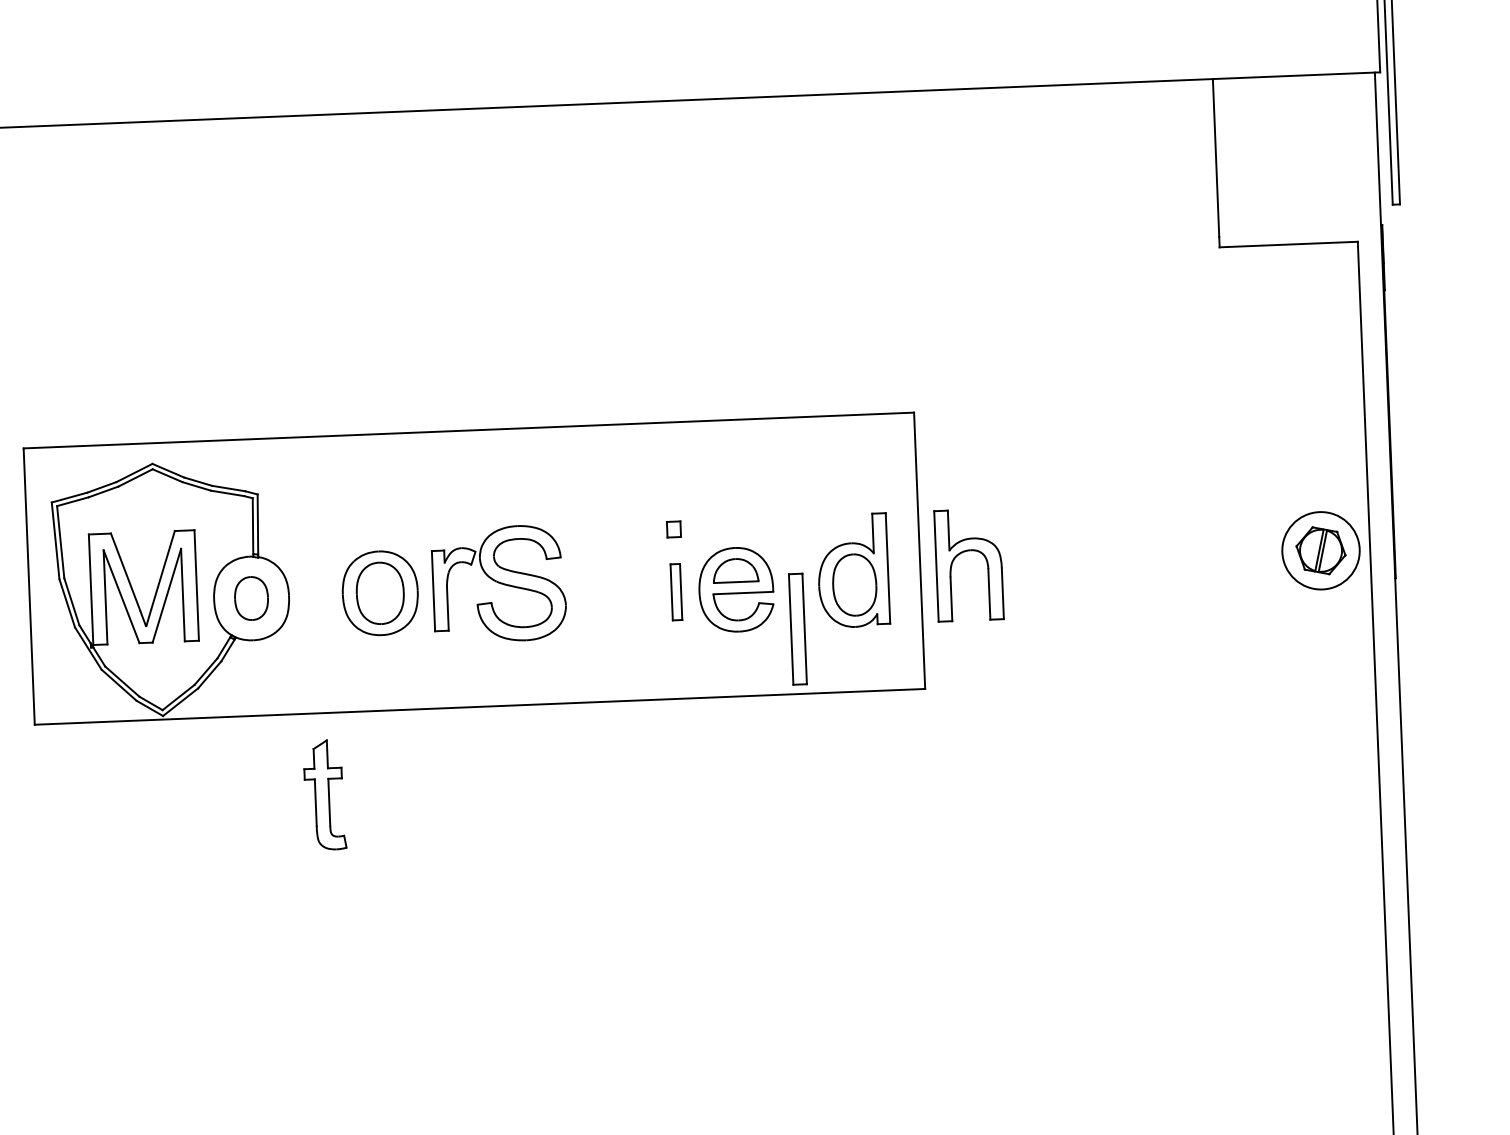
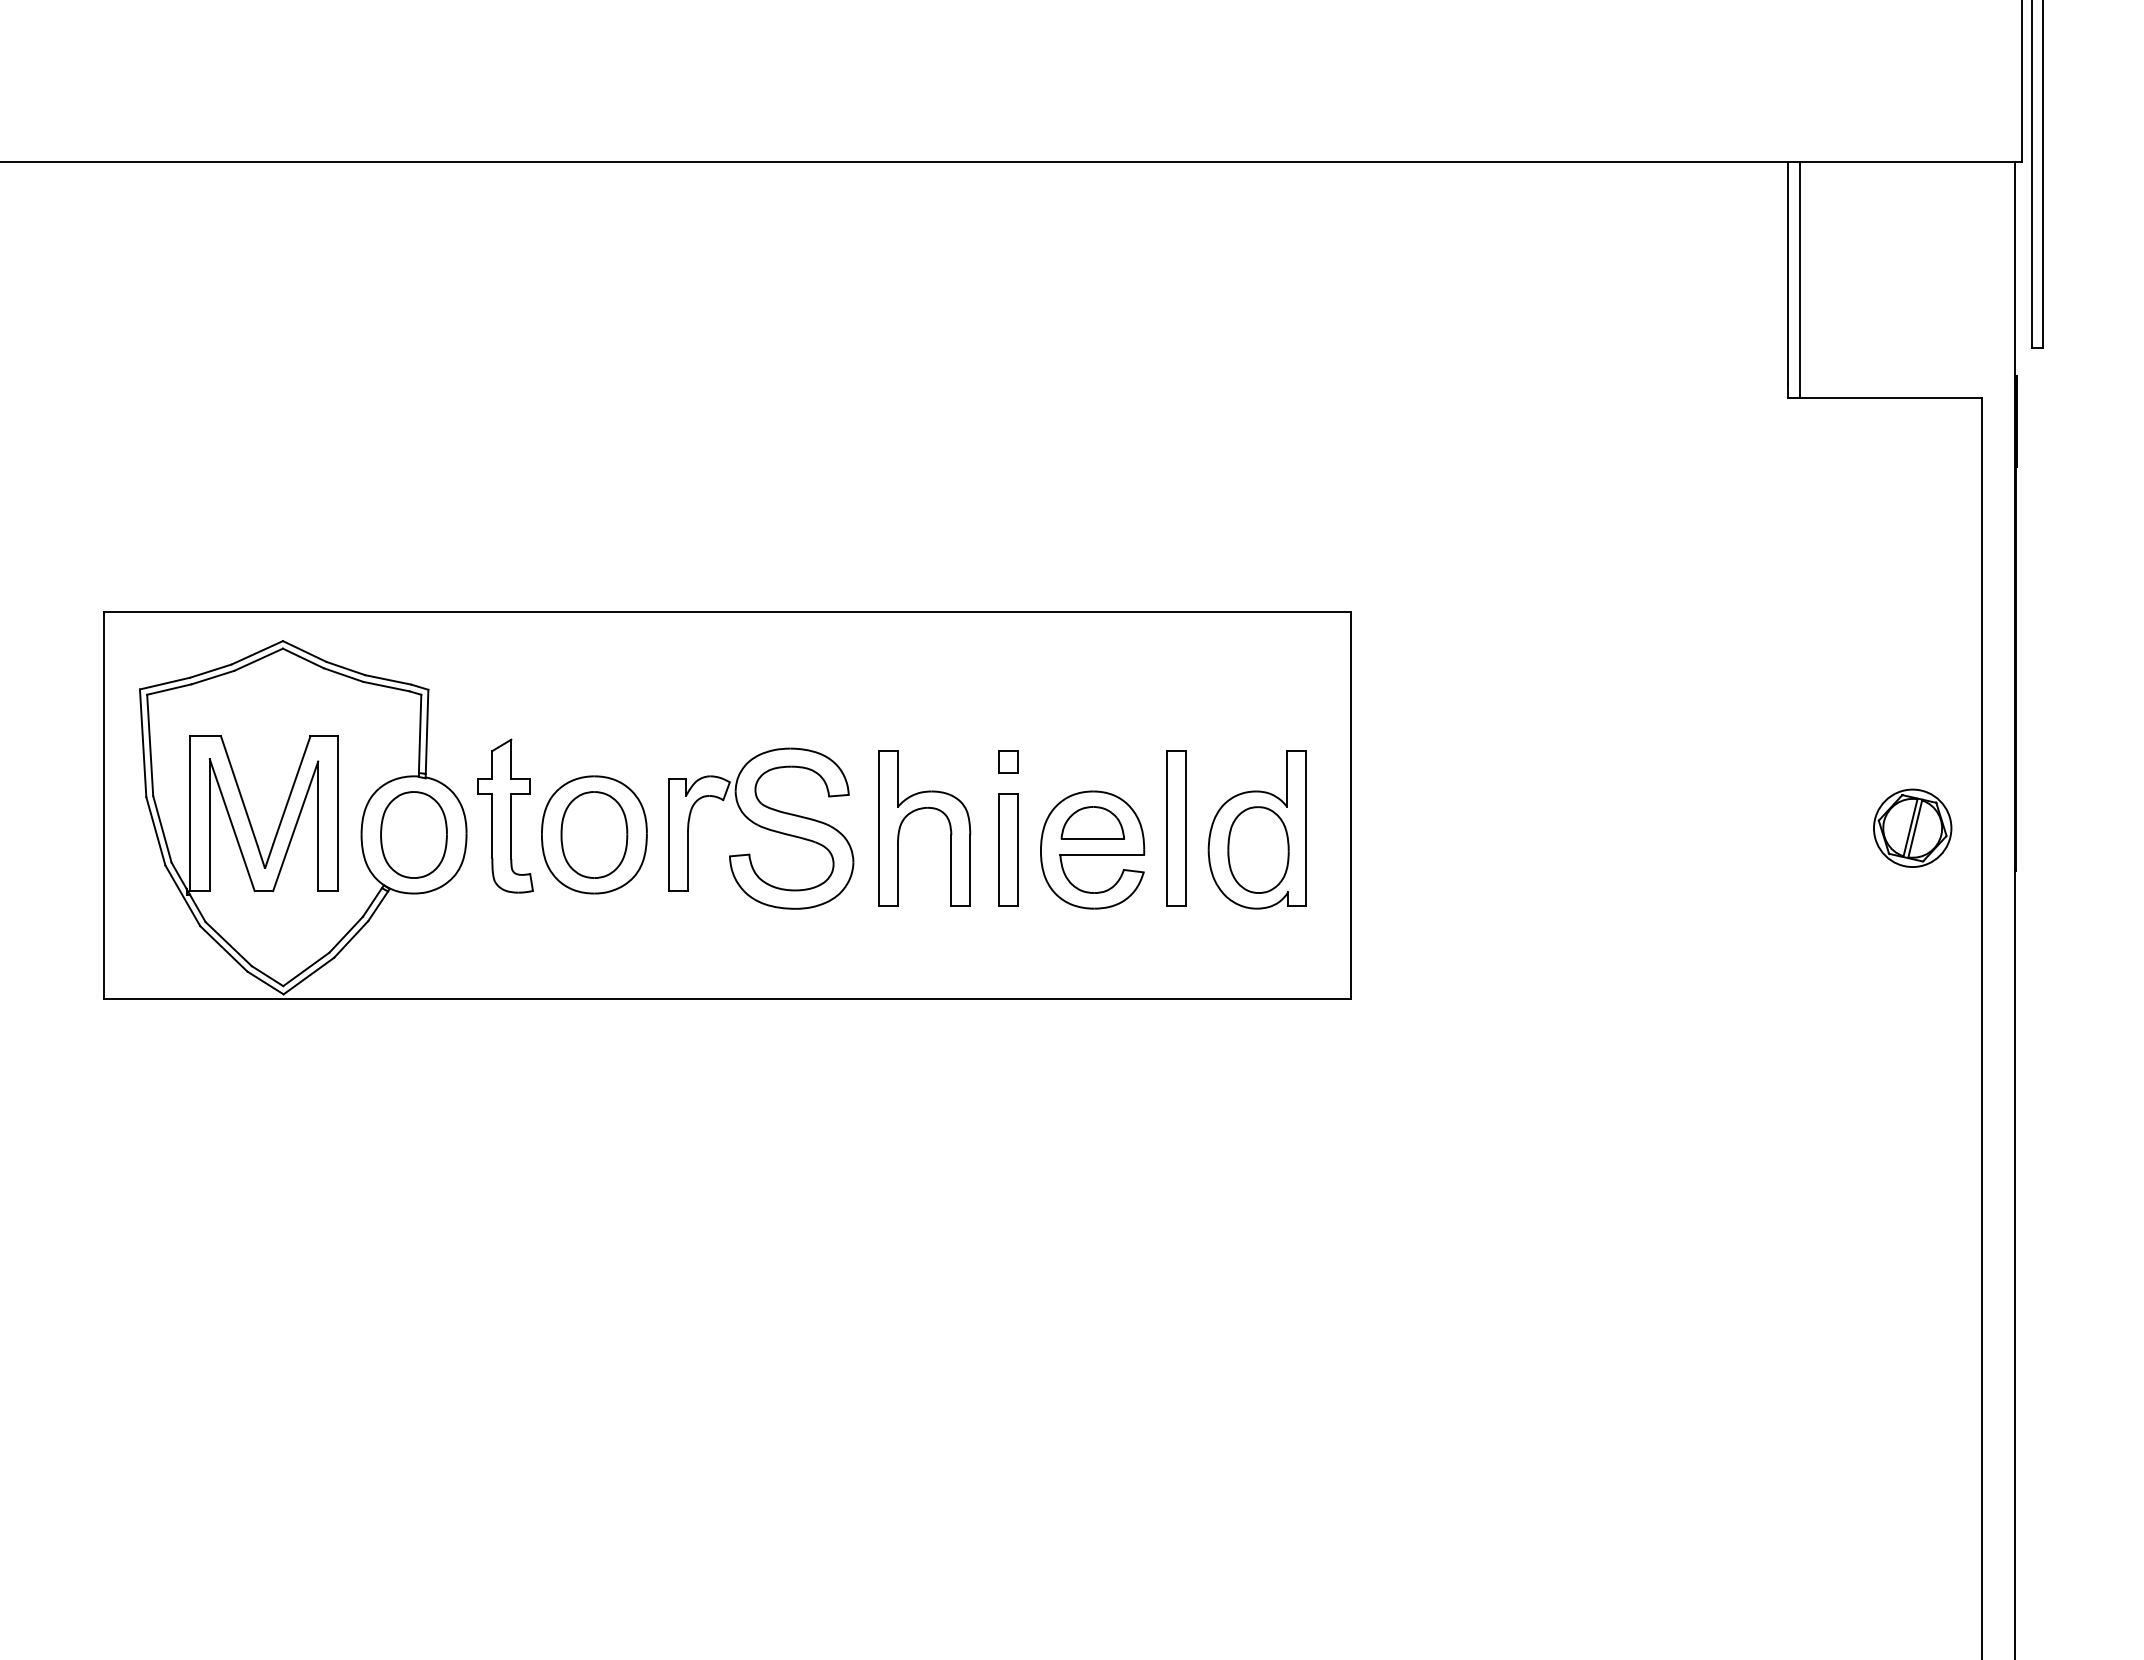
line: (1224, 163) -> (1799, 280), added
circle: (1320, 550) -> (1912, 828), size x0.71
part: (964, 552) -> (918, 810), moved
part: (676, 591) -> (1008, 849), size x1.43
part: (251, 598) -> (413, 834), size x1.43
part: (797, 629) -> (1176, 828), moved
part: (324, 794) -> (505, 815), moved

